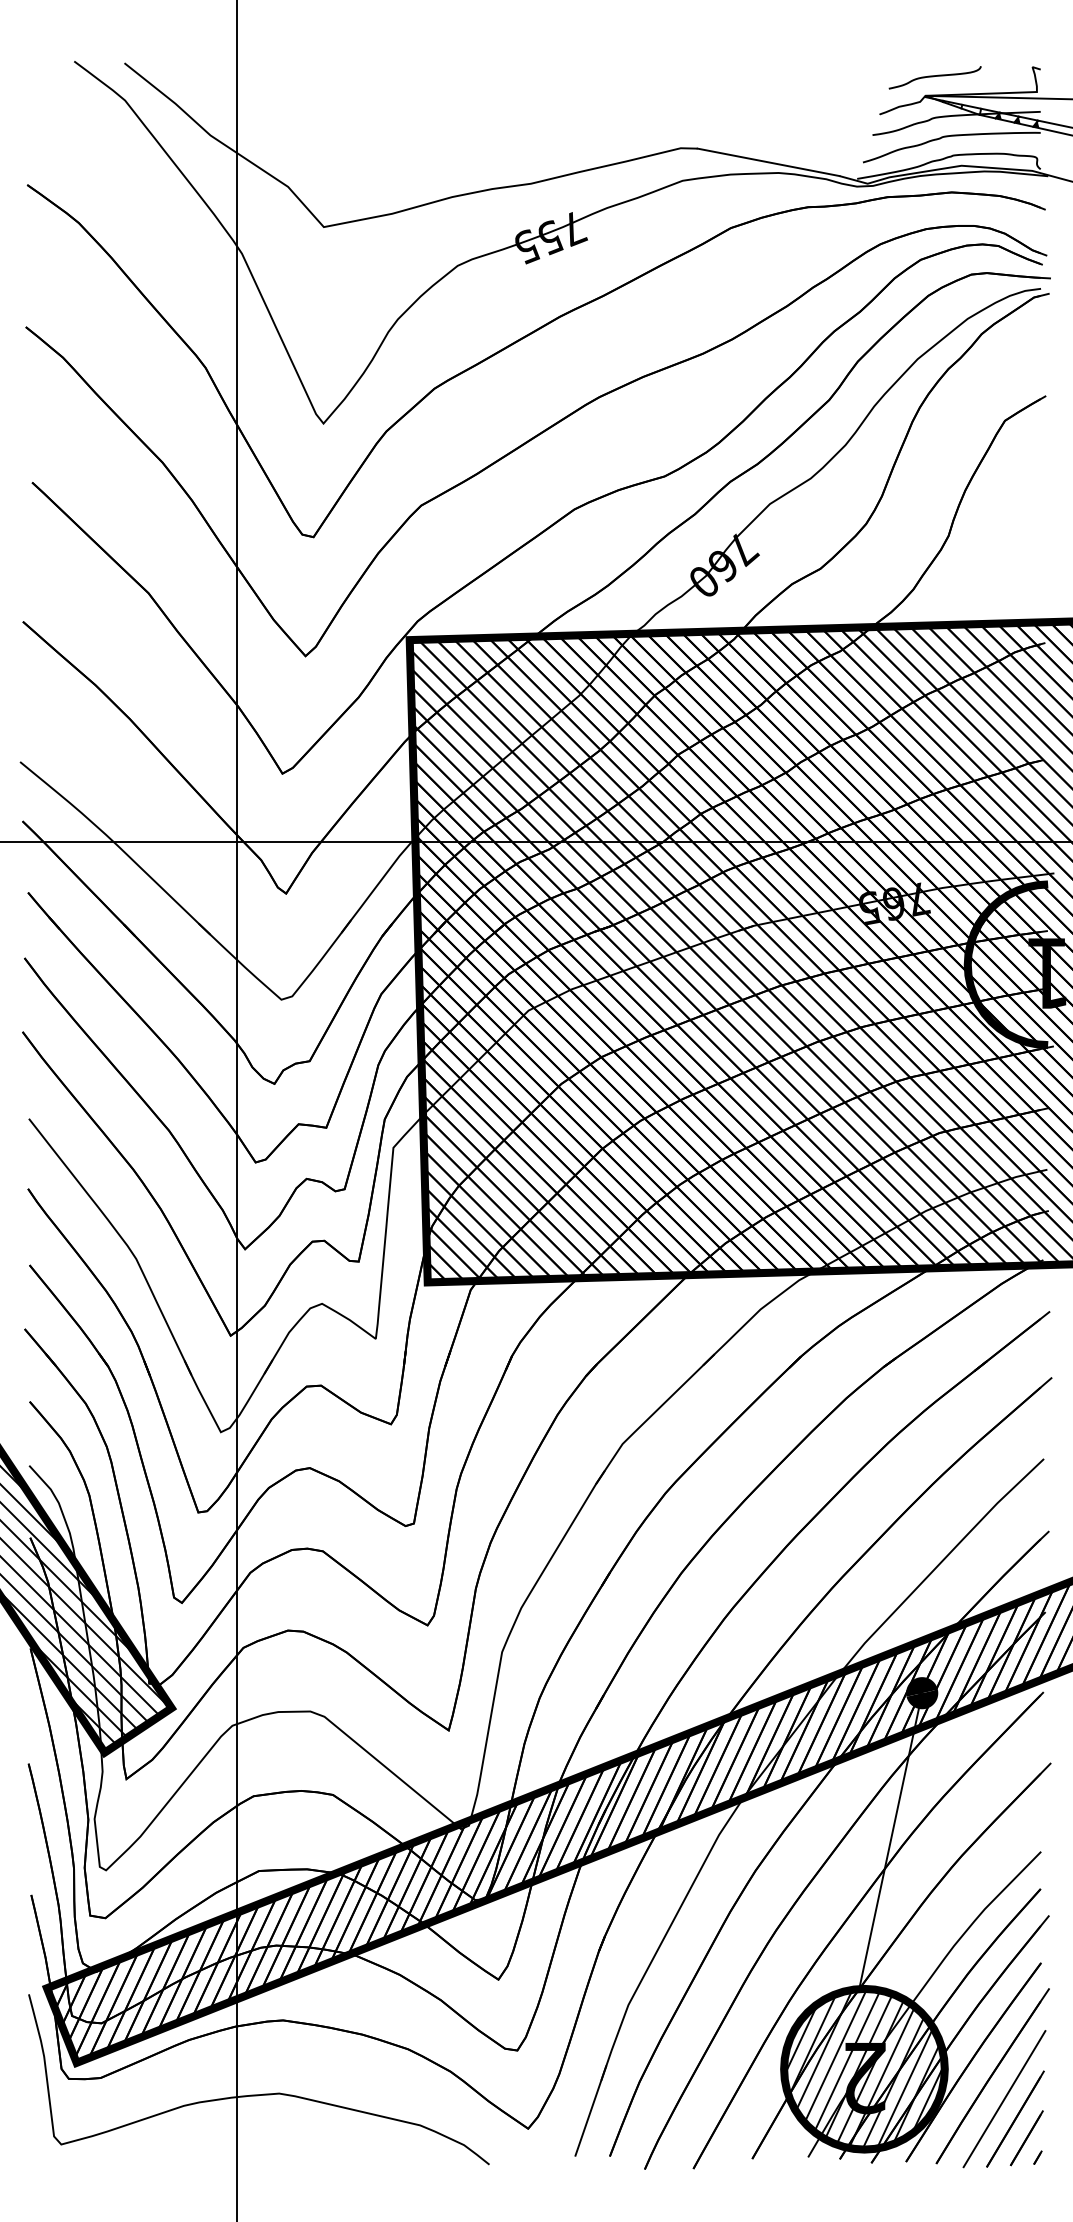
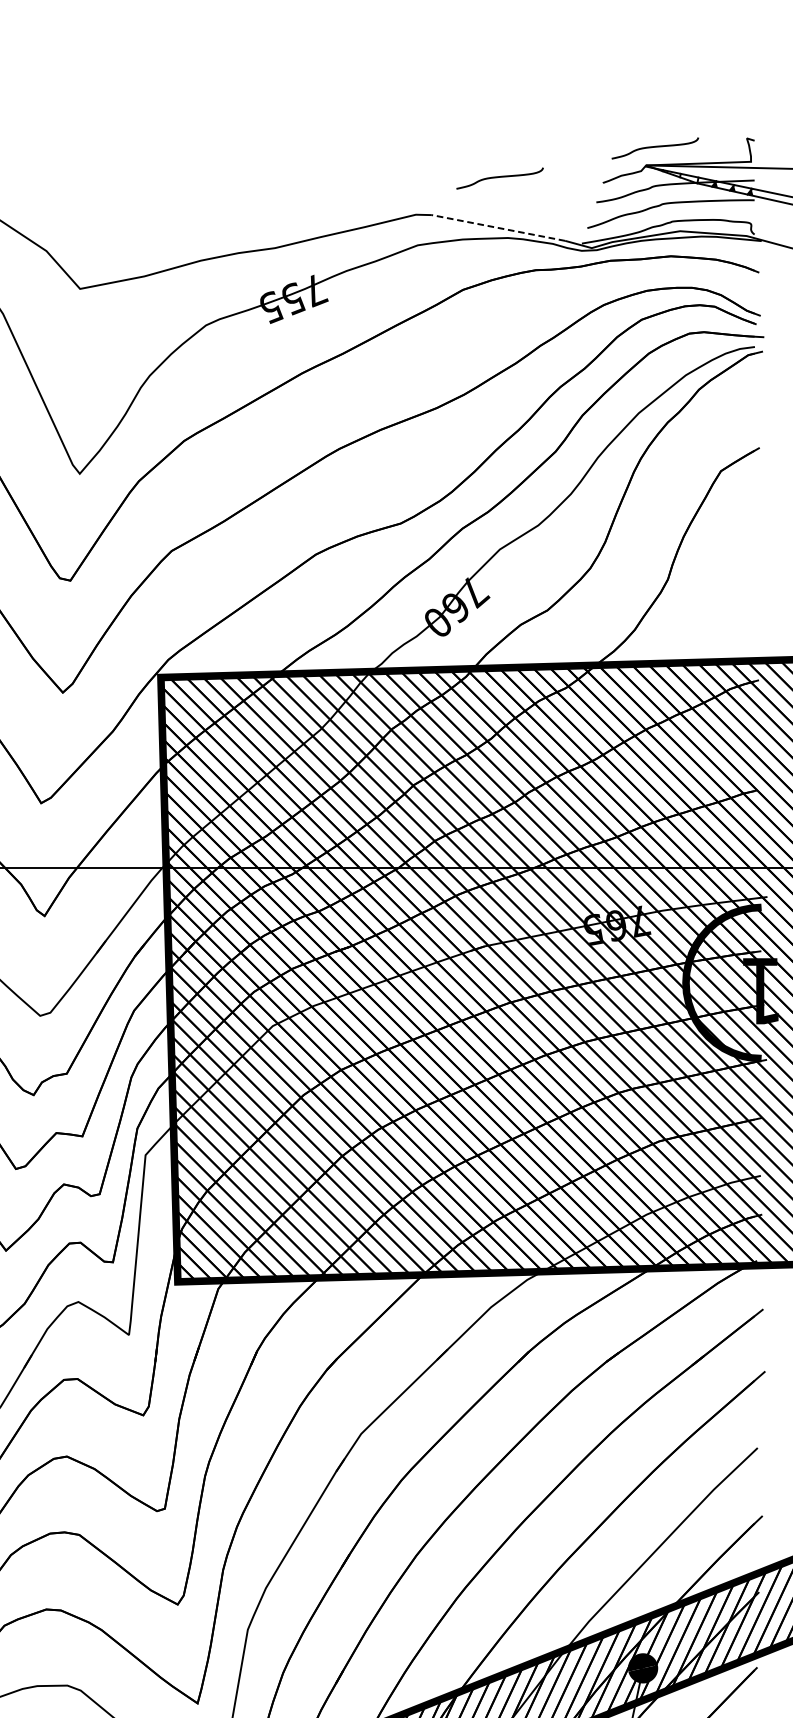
curve: (769, 108) -> (499, 177), added
line: (768, 162) -> (498, 228), solid -> dashed

